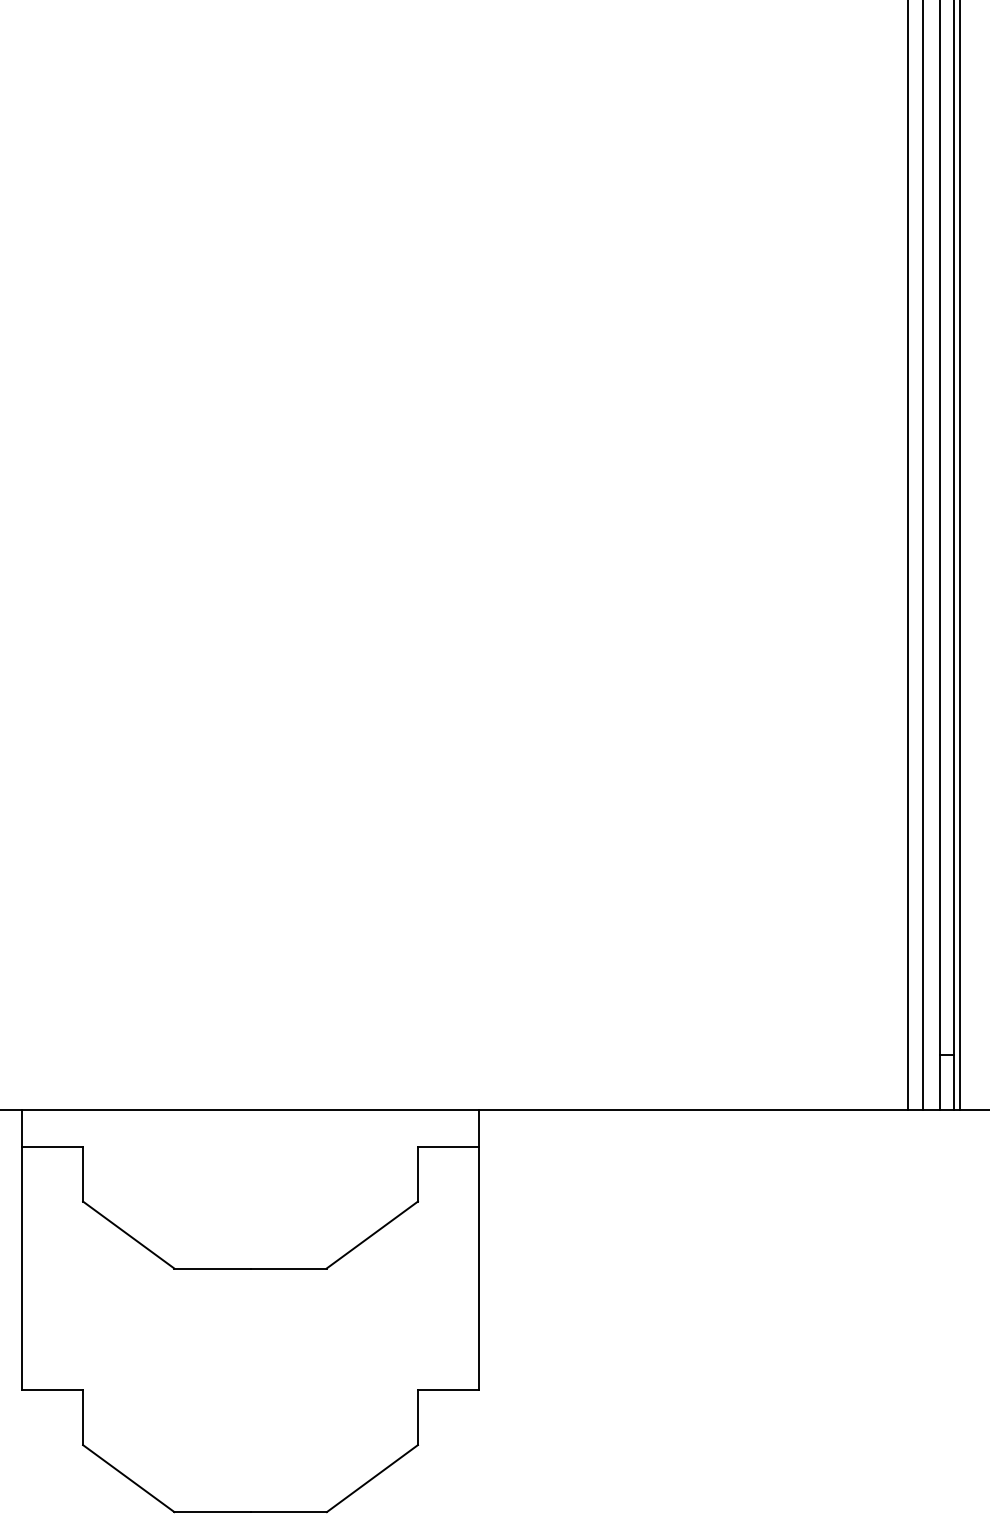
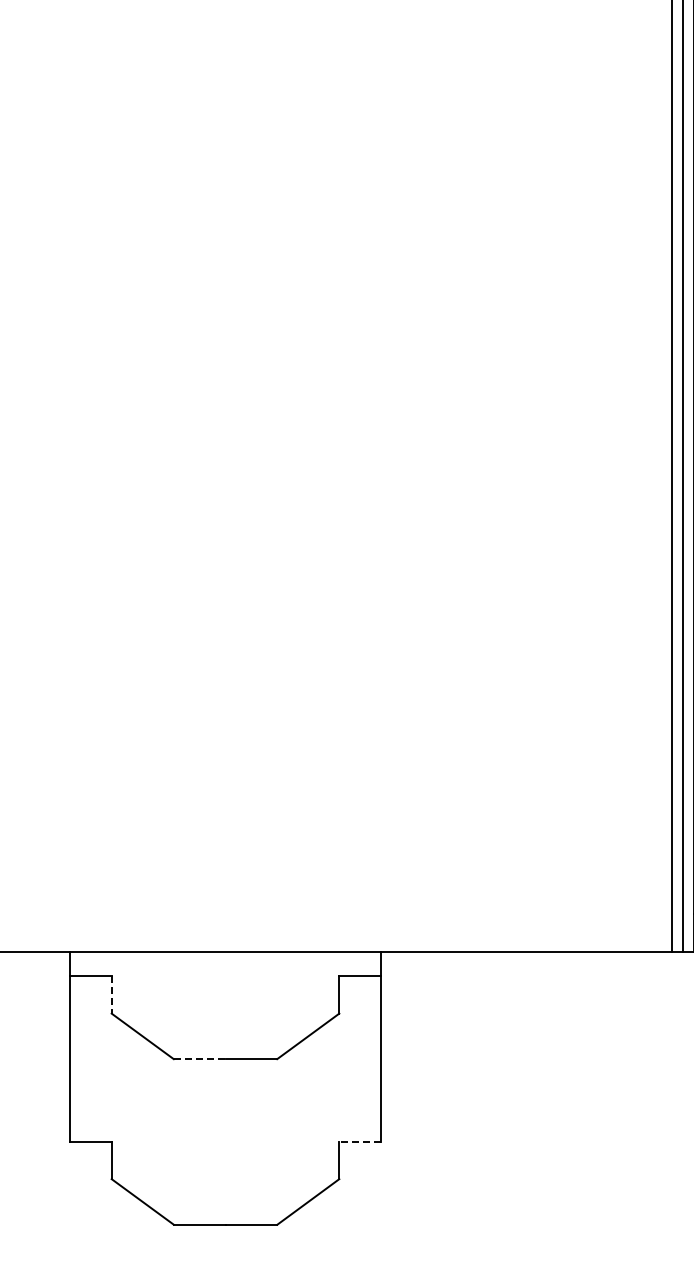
line: (82, 1174) -> (111, 995), solid -> dashed
line: (212, 1269) -> (199, 1059), solid -> dashed
line: (447, 1389) -> (359, 1141), solid -> dashed

